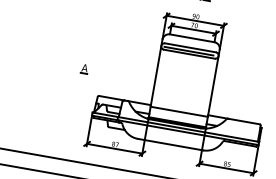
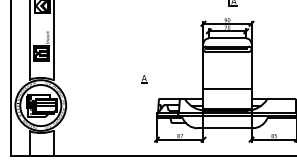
line: (179, 112) -> (227, 89), moved

